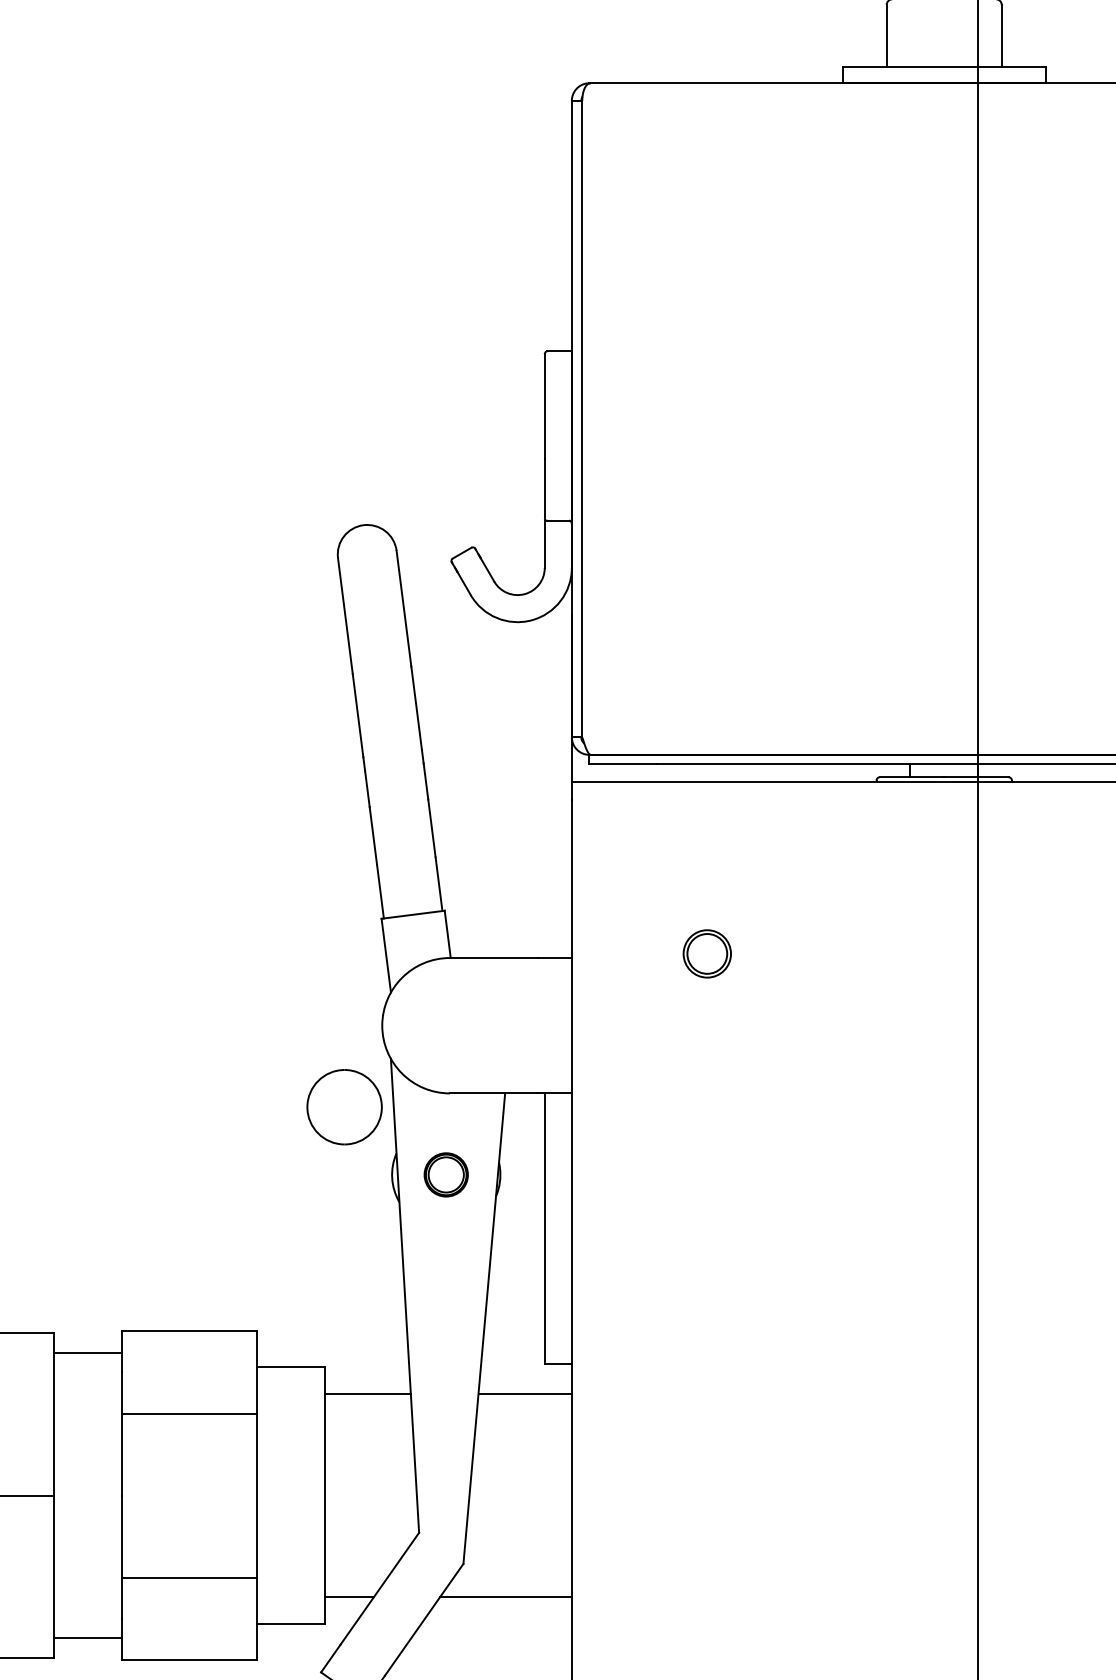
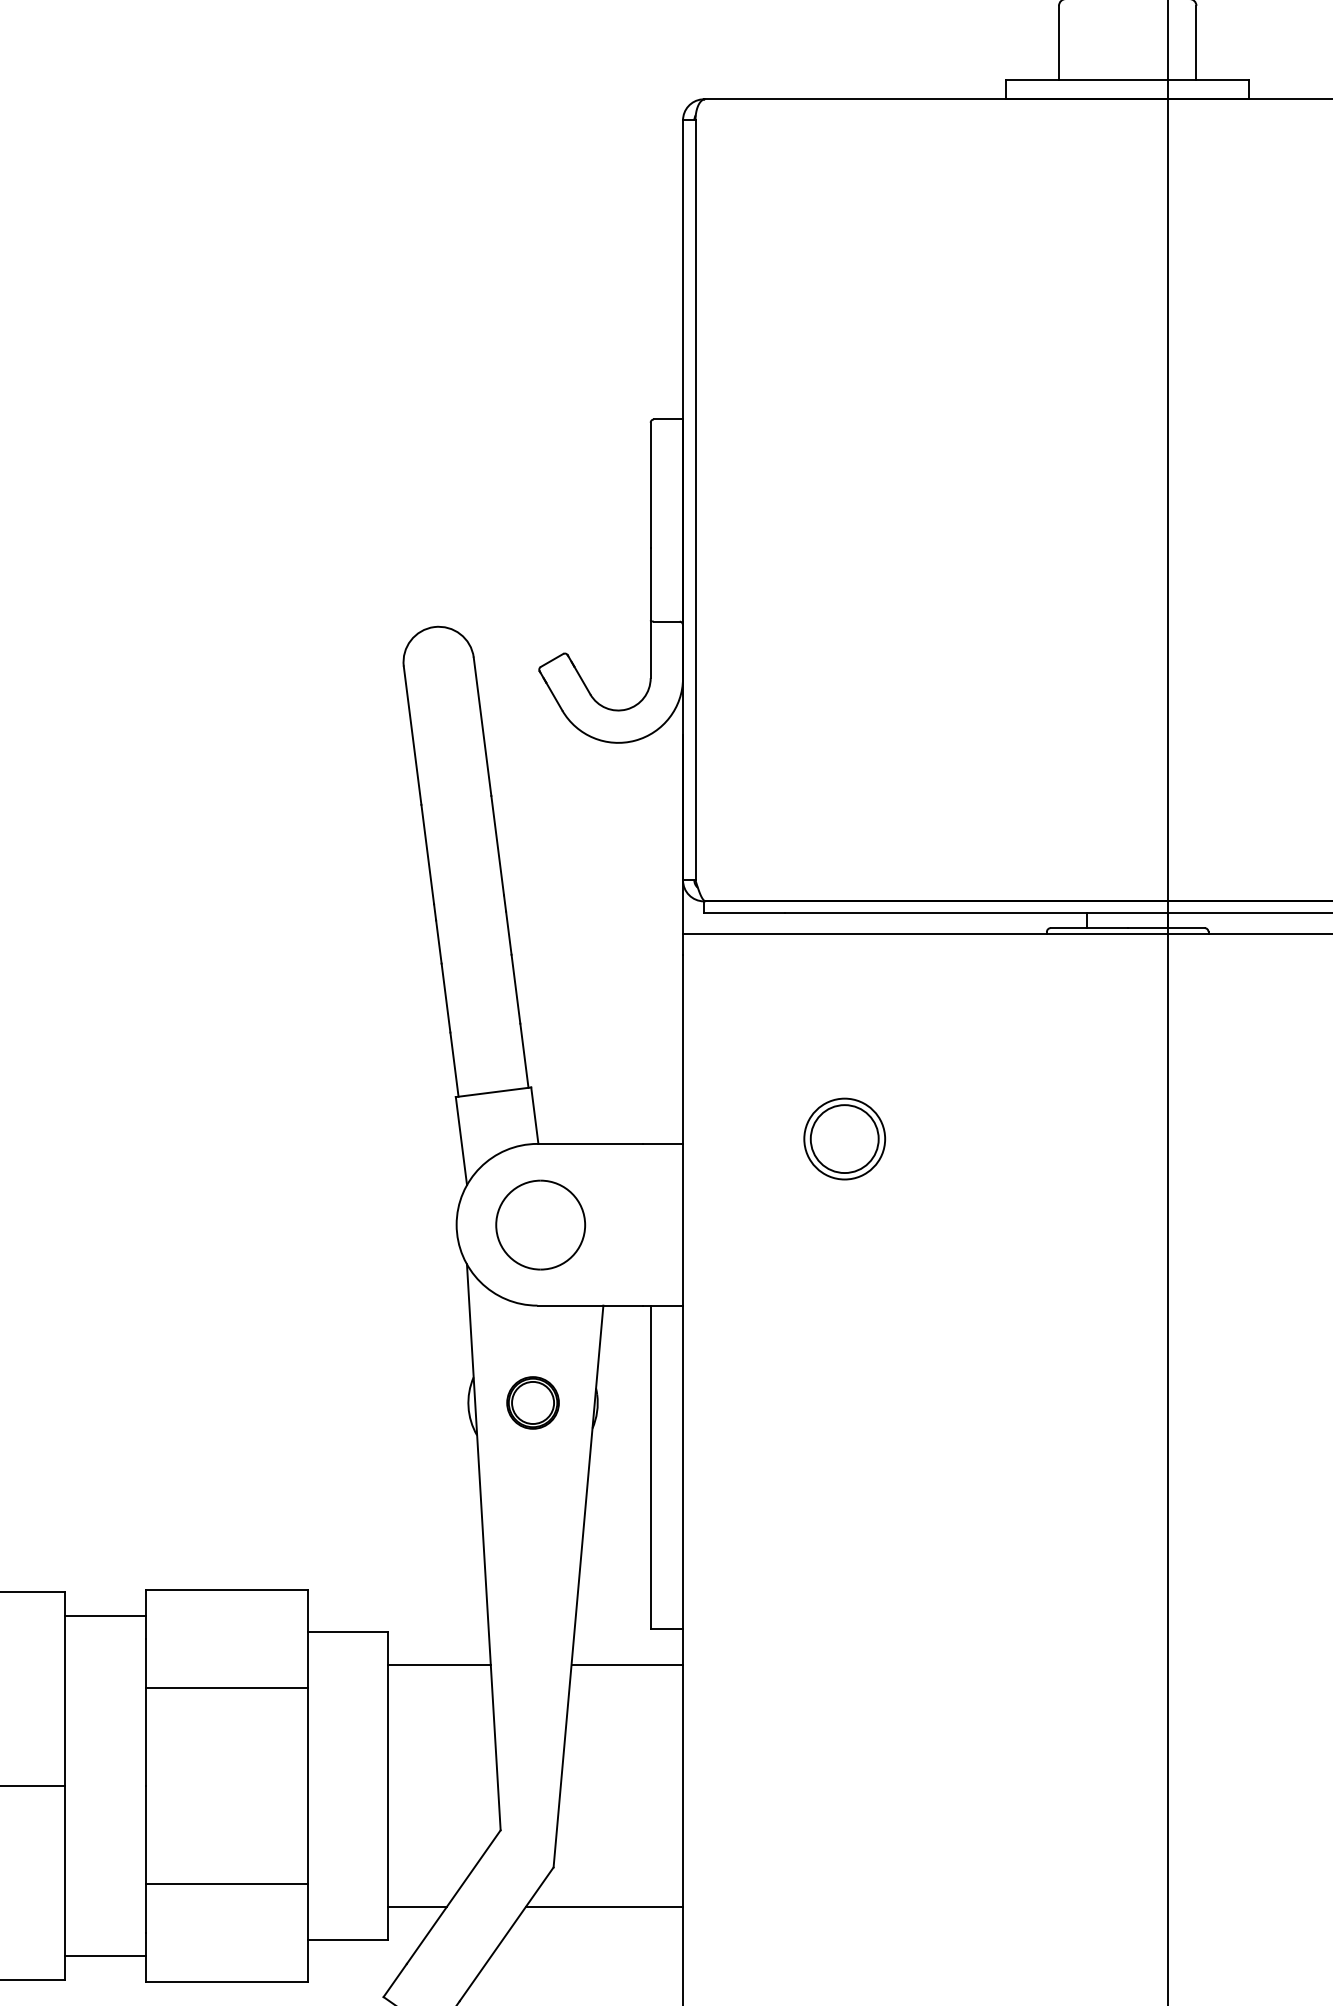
part: (707, 953) -> (844, 1138), size x1.43
part: (344, 1106) -> (540, 1224), moved

